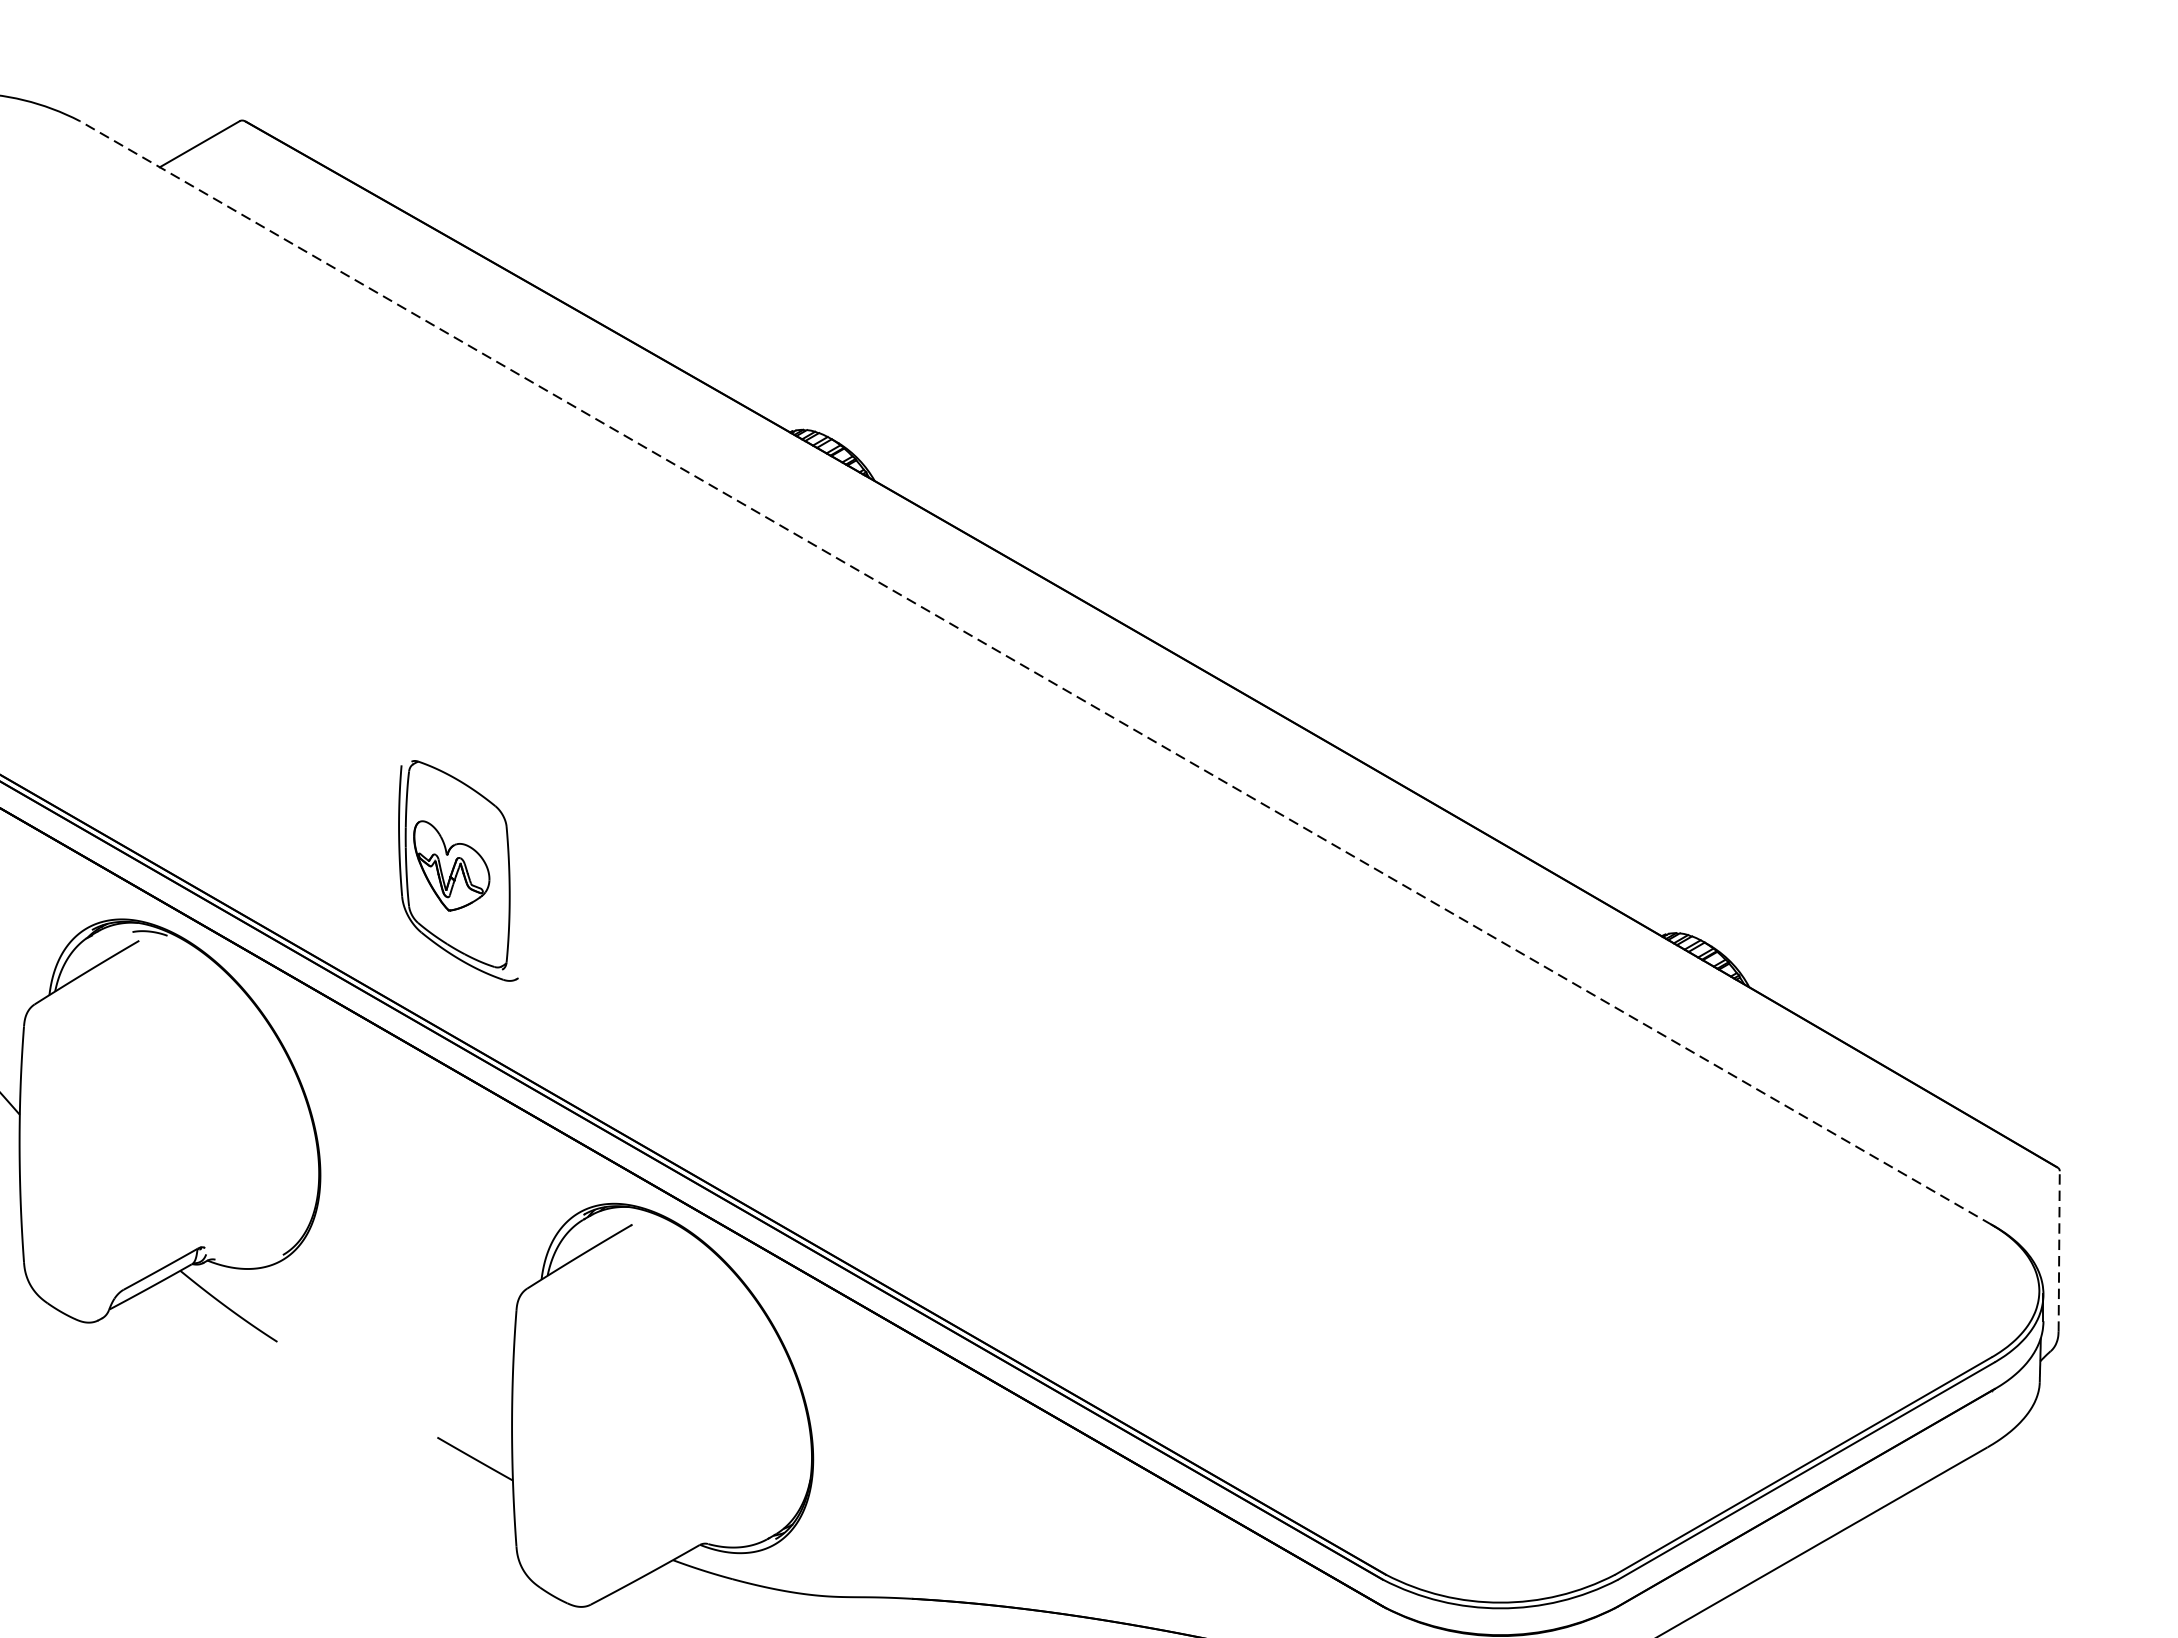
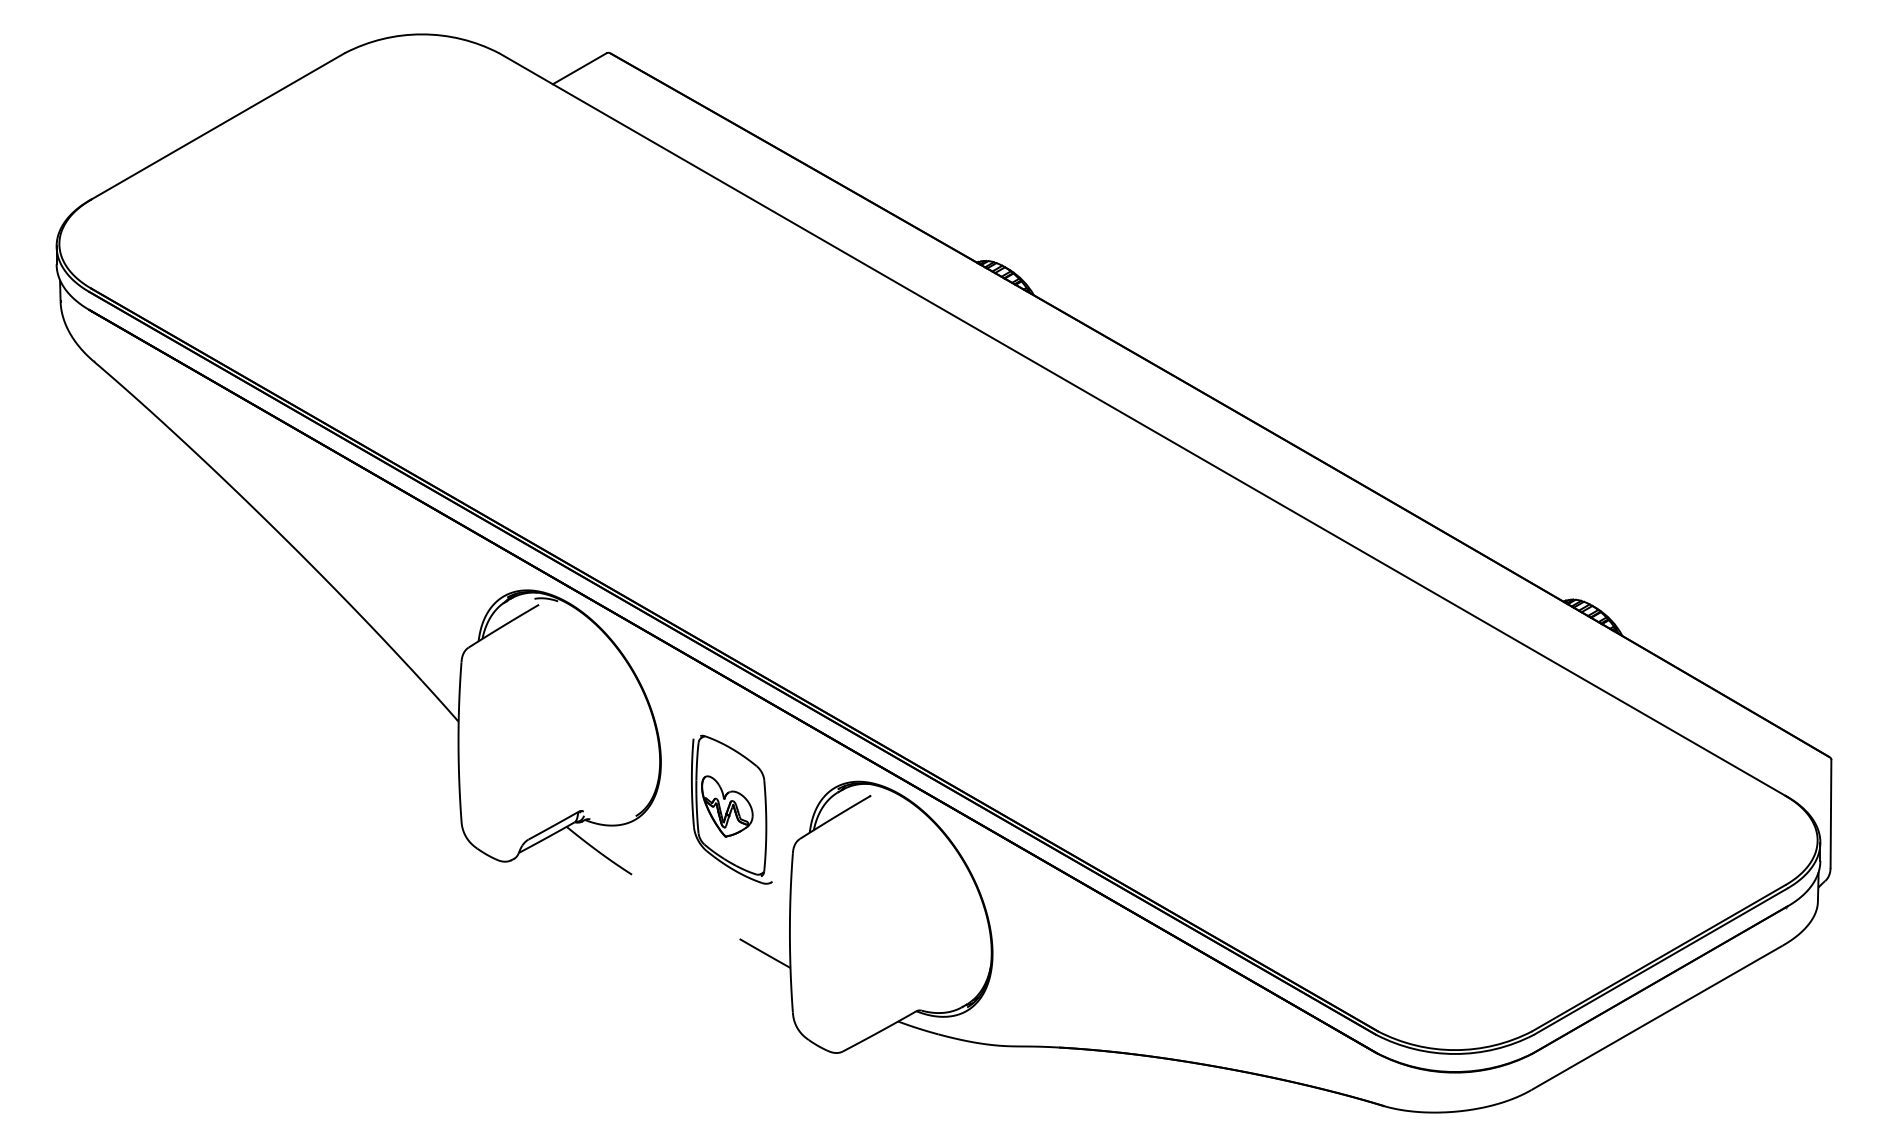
line: (1036, 672) -> (1142, 424), dashed -> solid
part: (457, 870) -> (731, 809), moved
line: (2058, 1250) -> (1830, 813), dashed -> solid

